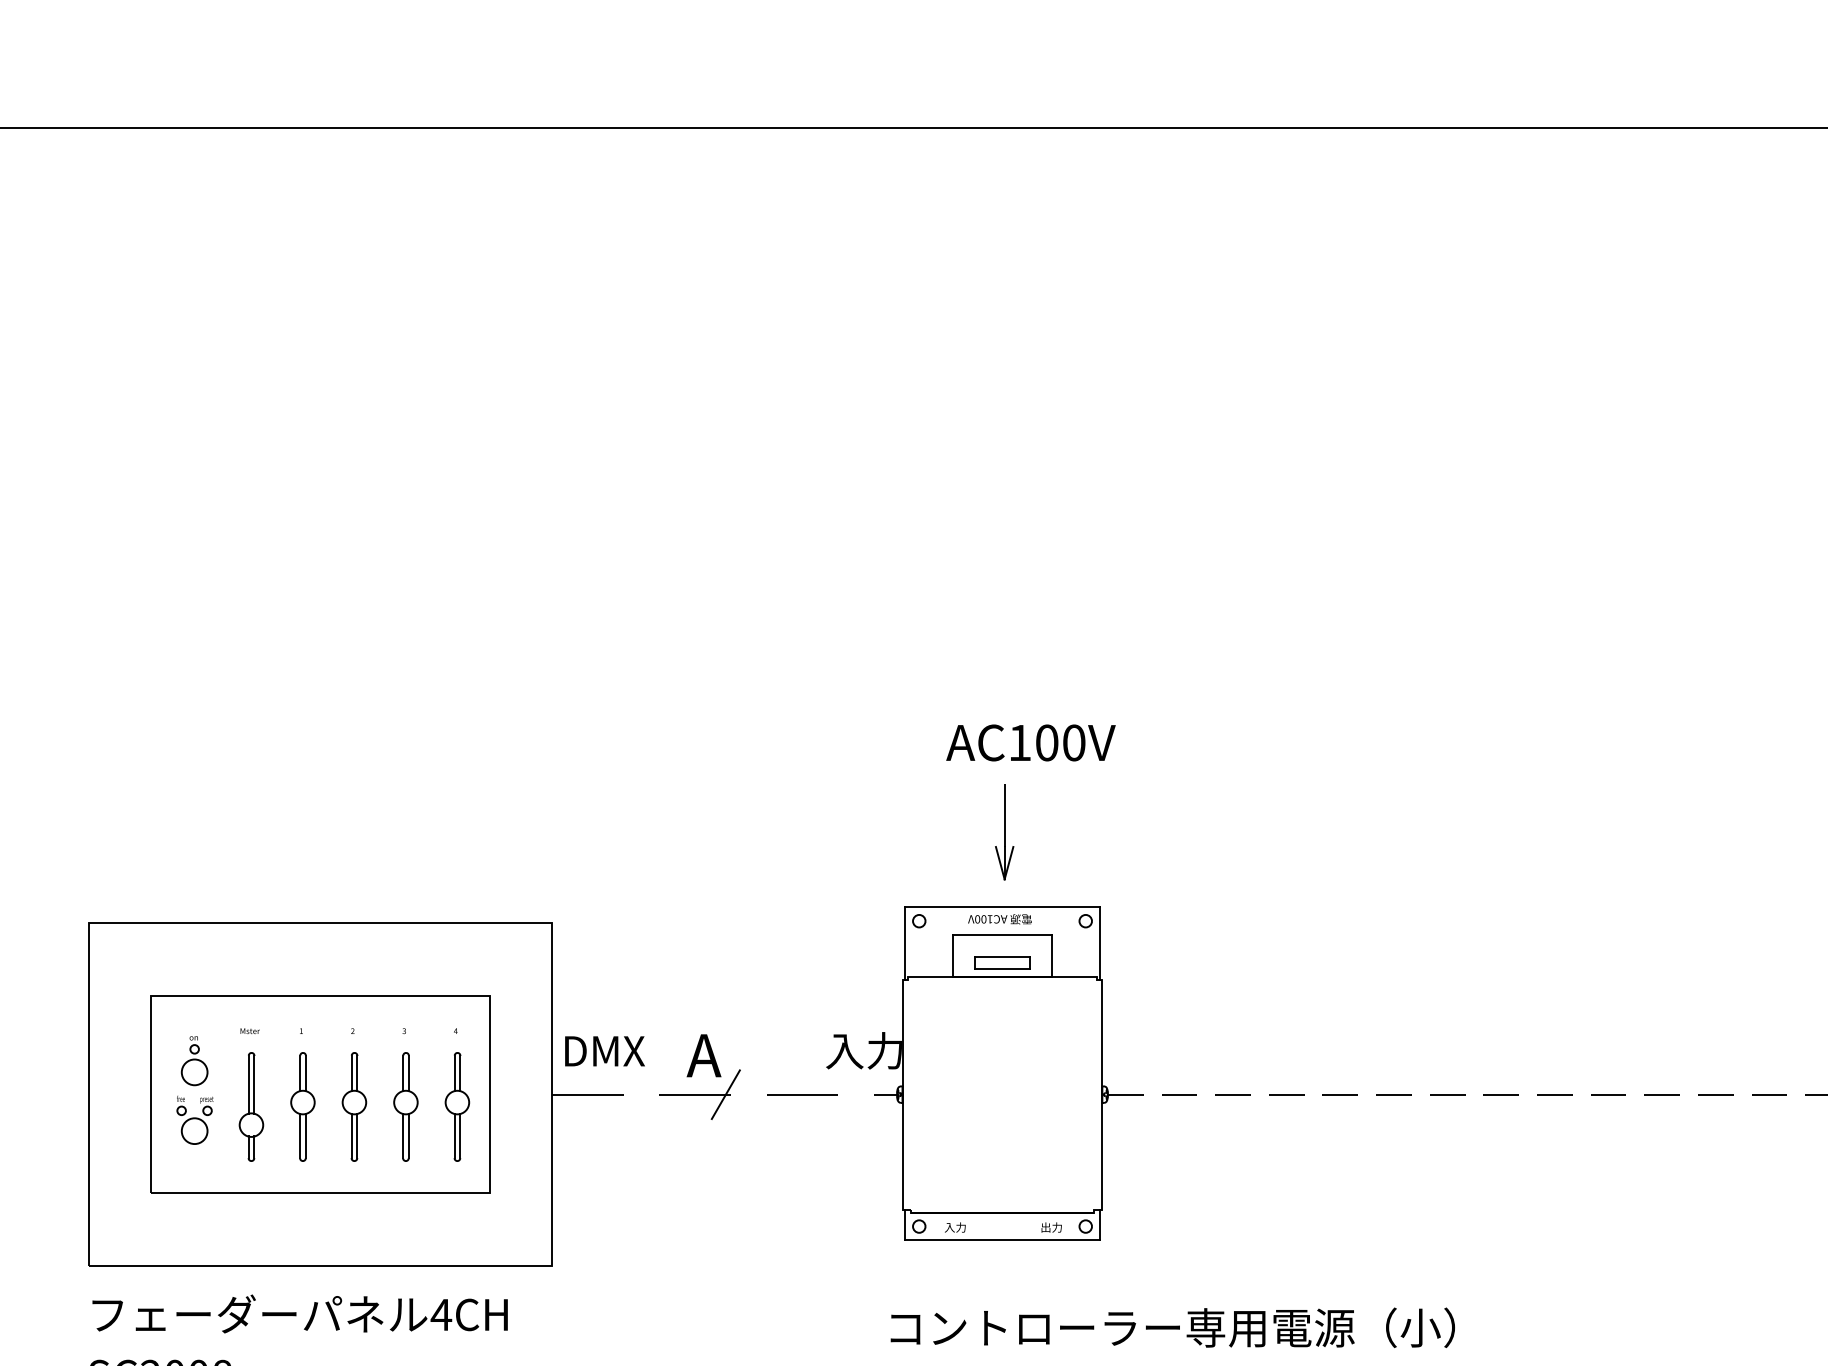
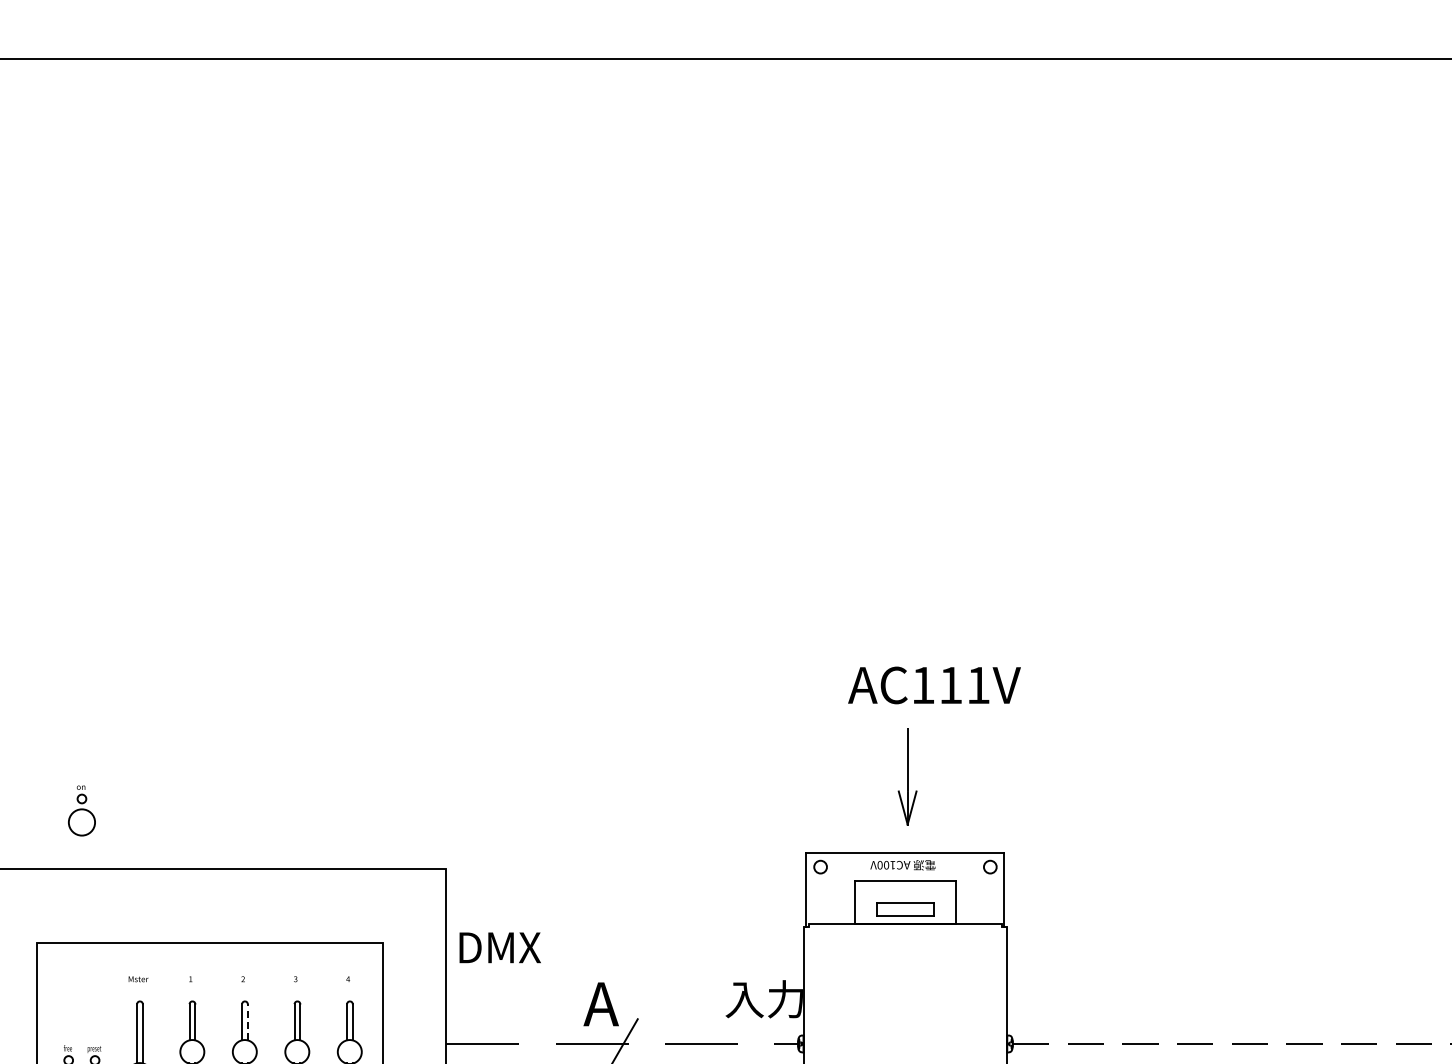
text: (1060, 742) -> (964, 684), AC100V -> AC111V
text: (604, 1051) -> (499, 947), moved
part: (194, 1061) -> (81, 811), moved
line: (357, 1073) -> (247, 1022), solid -> dashed

